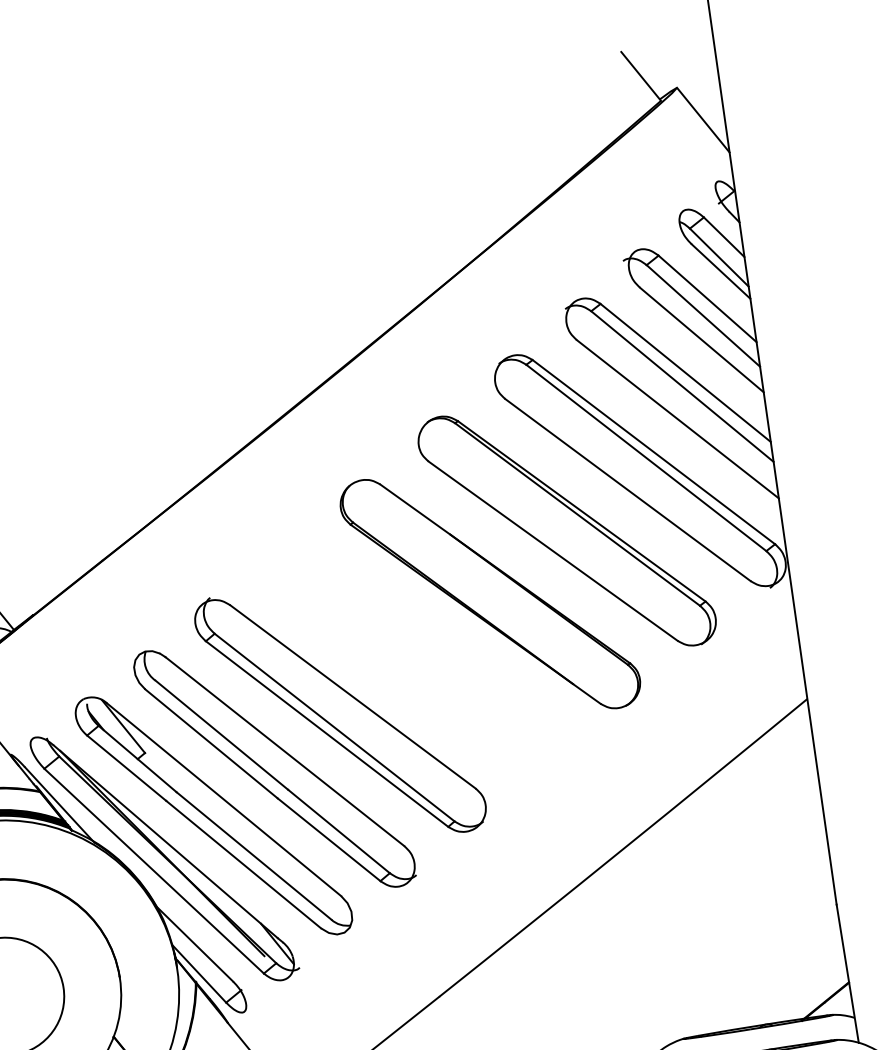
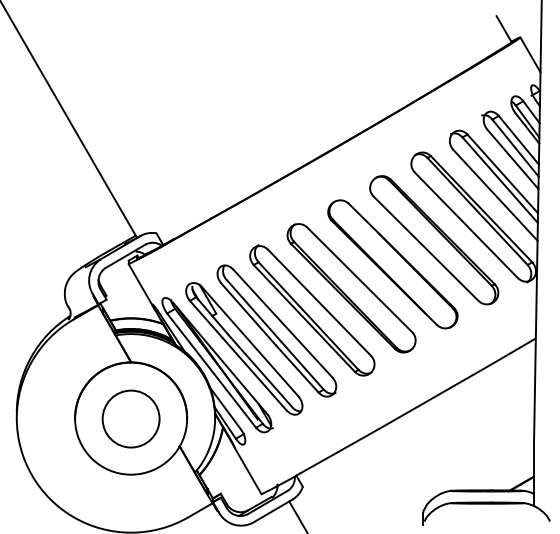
part: (413, 657) -> (351, 288), added

